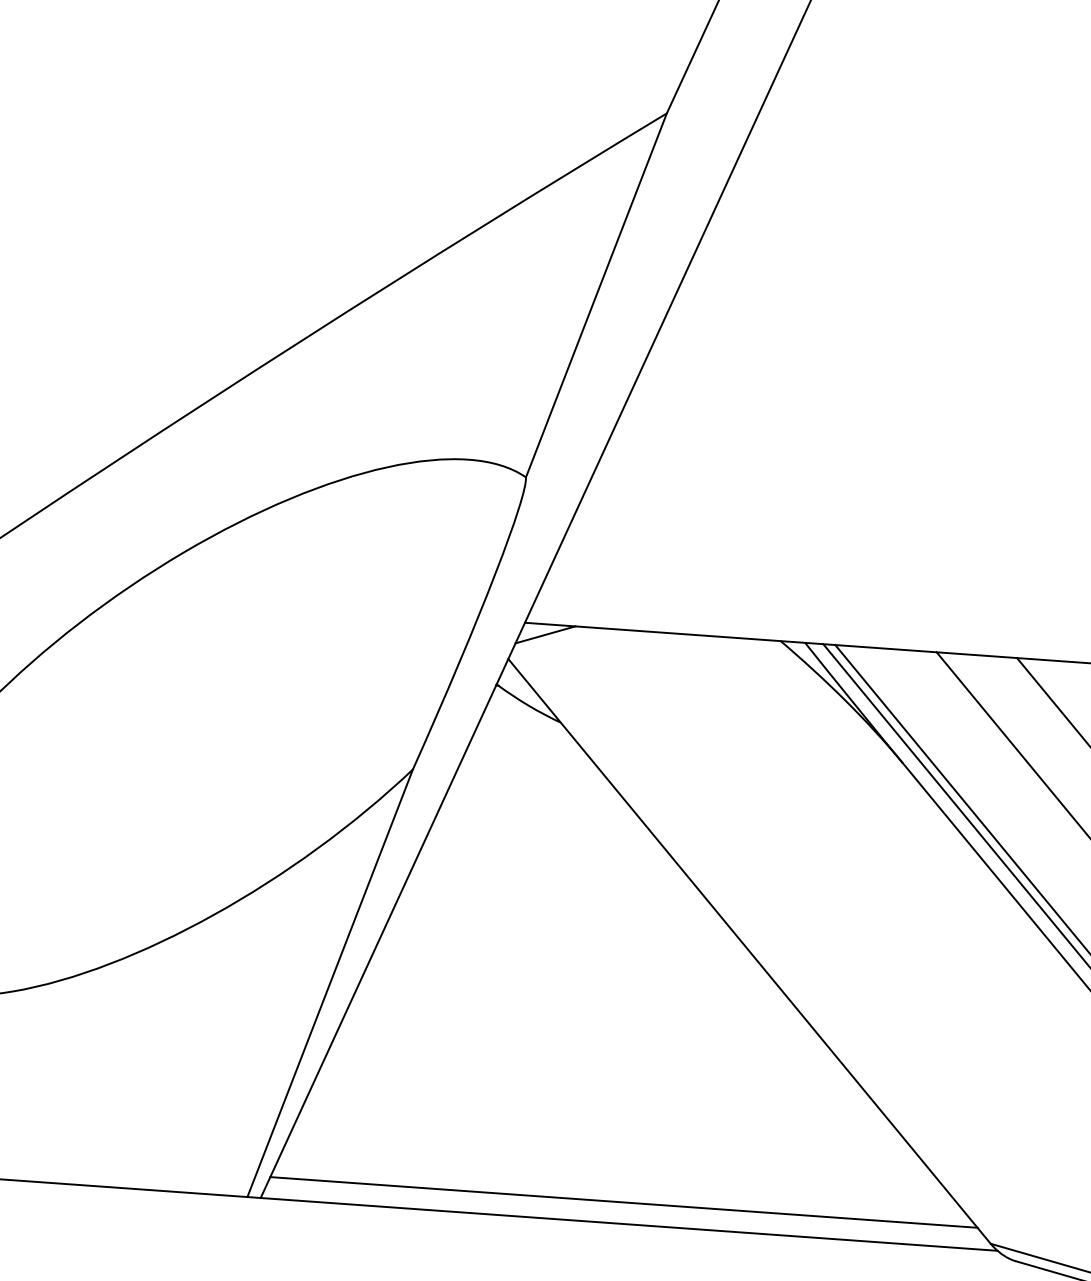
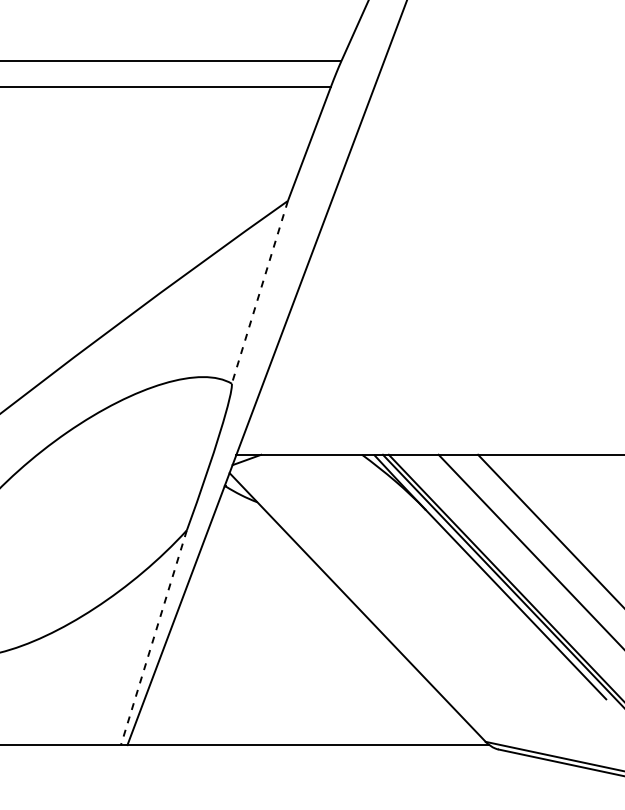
line: (595, 295) -> (259, 292), solid -> dashed
line: (329, 984) -> (153, 638), solid -> dashed
line: (622, 1202) -> (304, 734), removed

